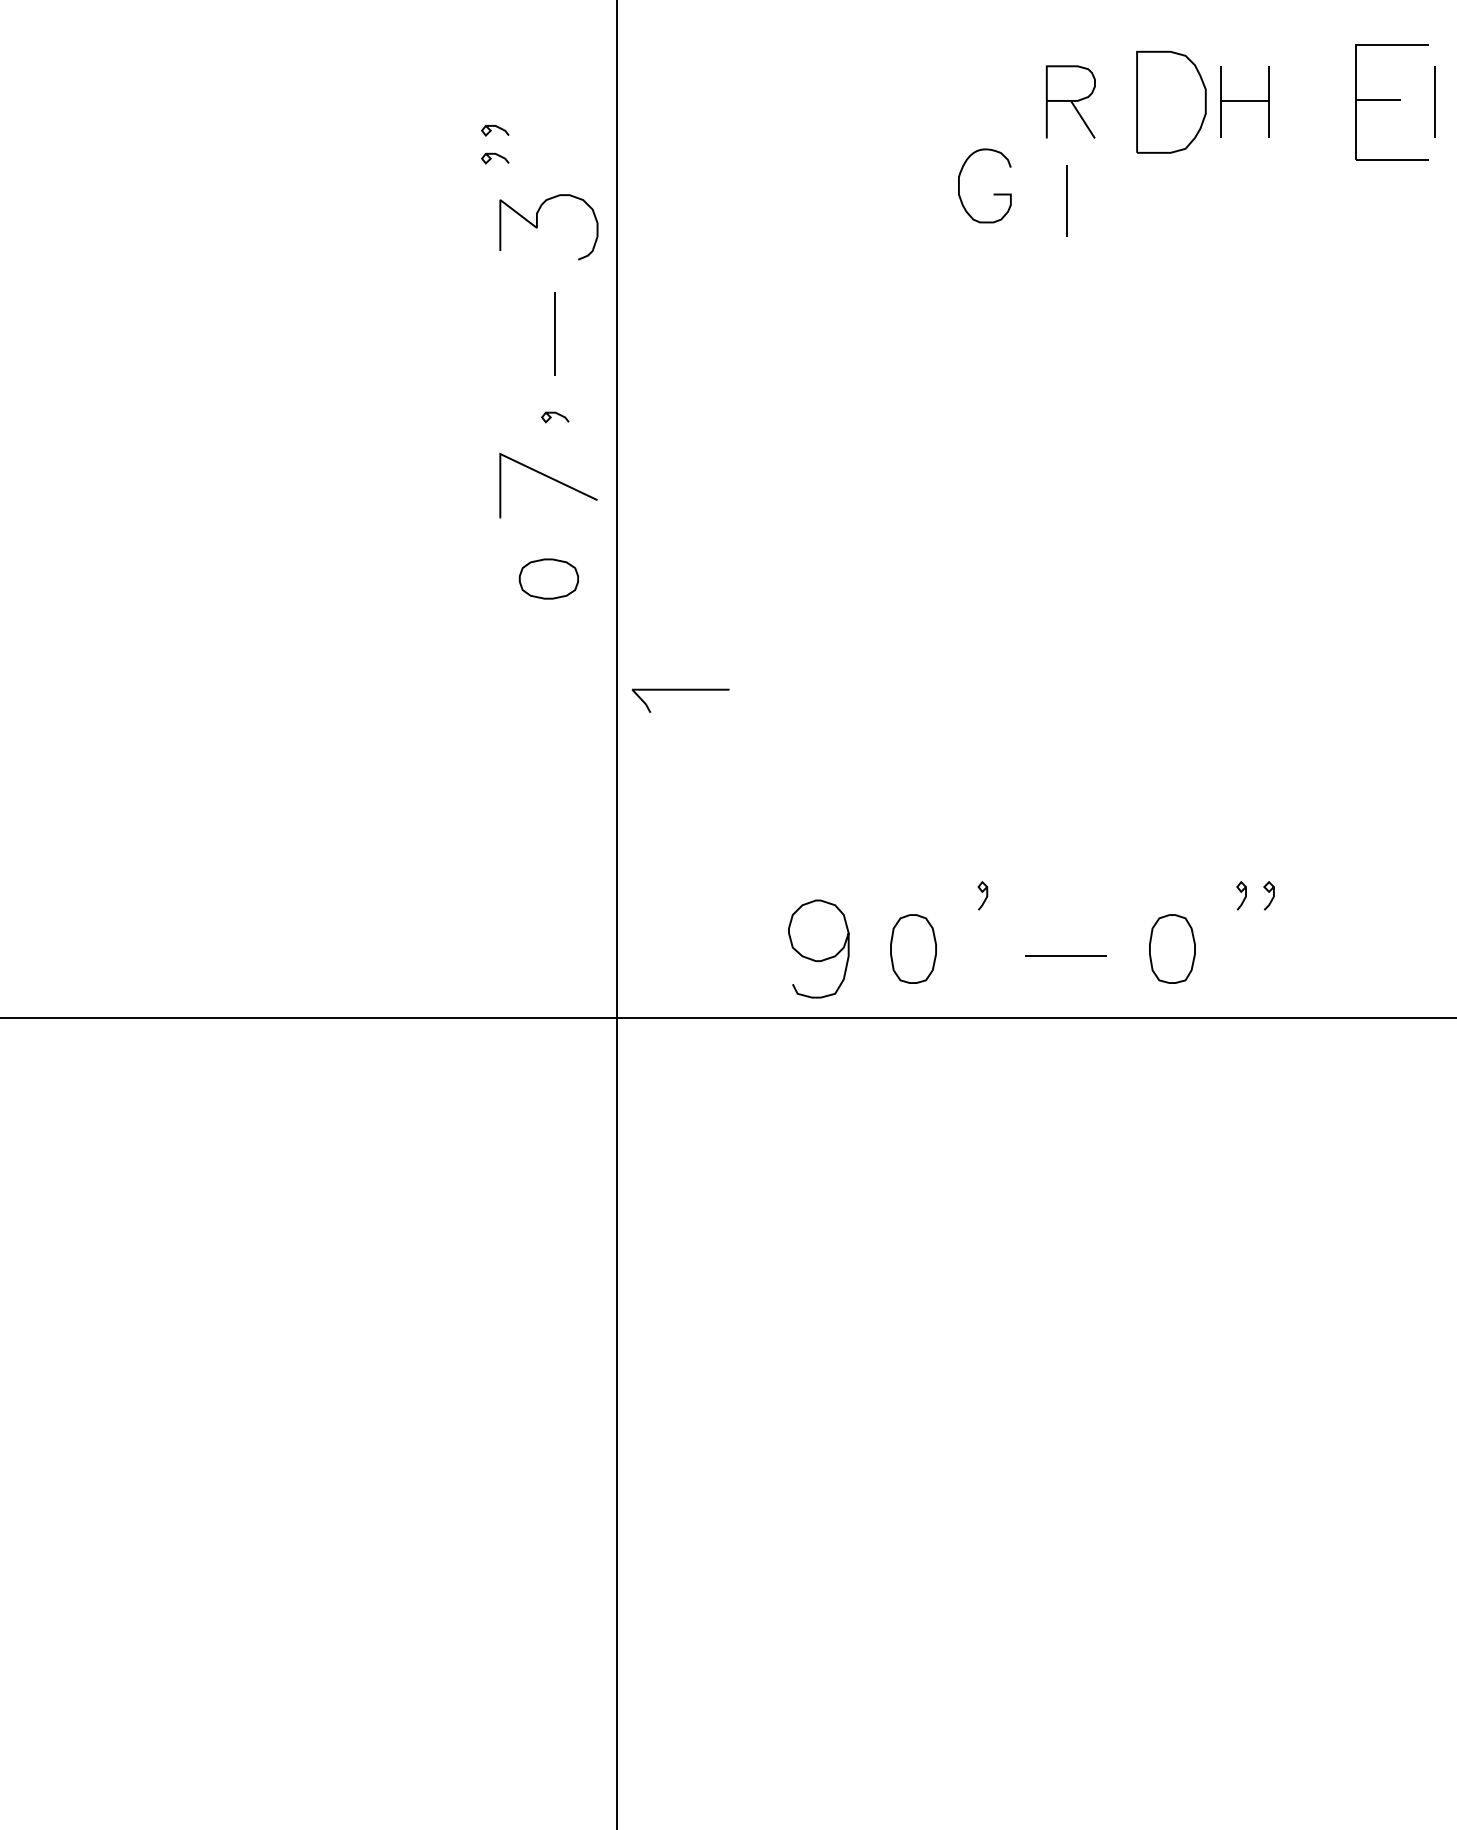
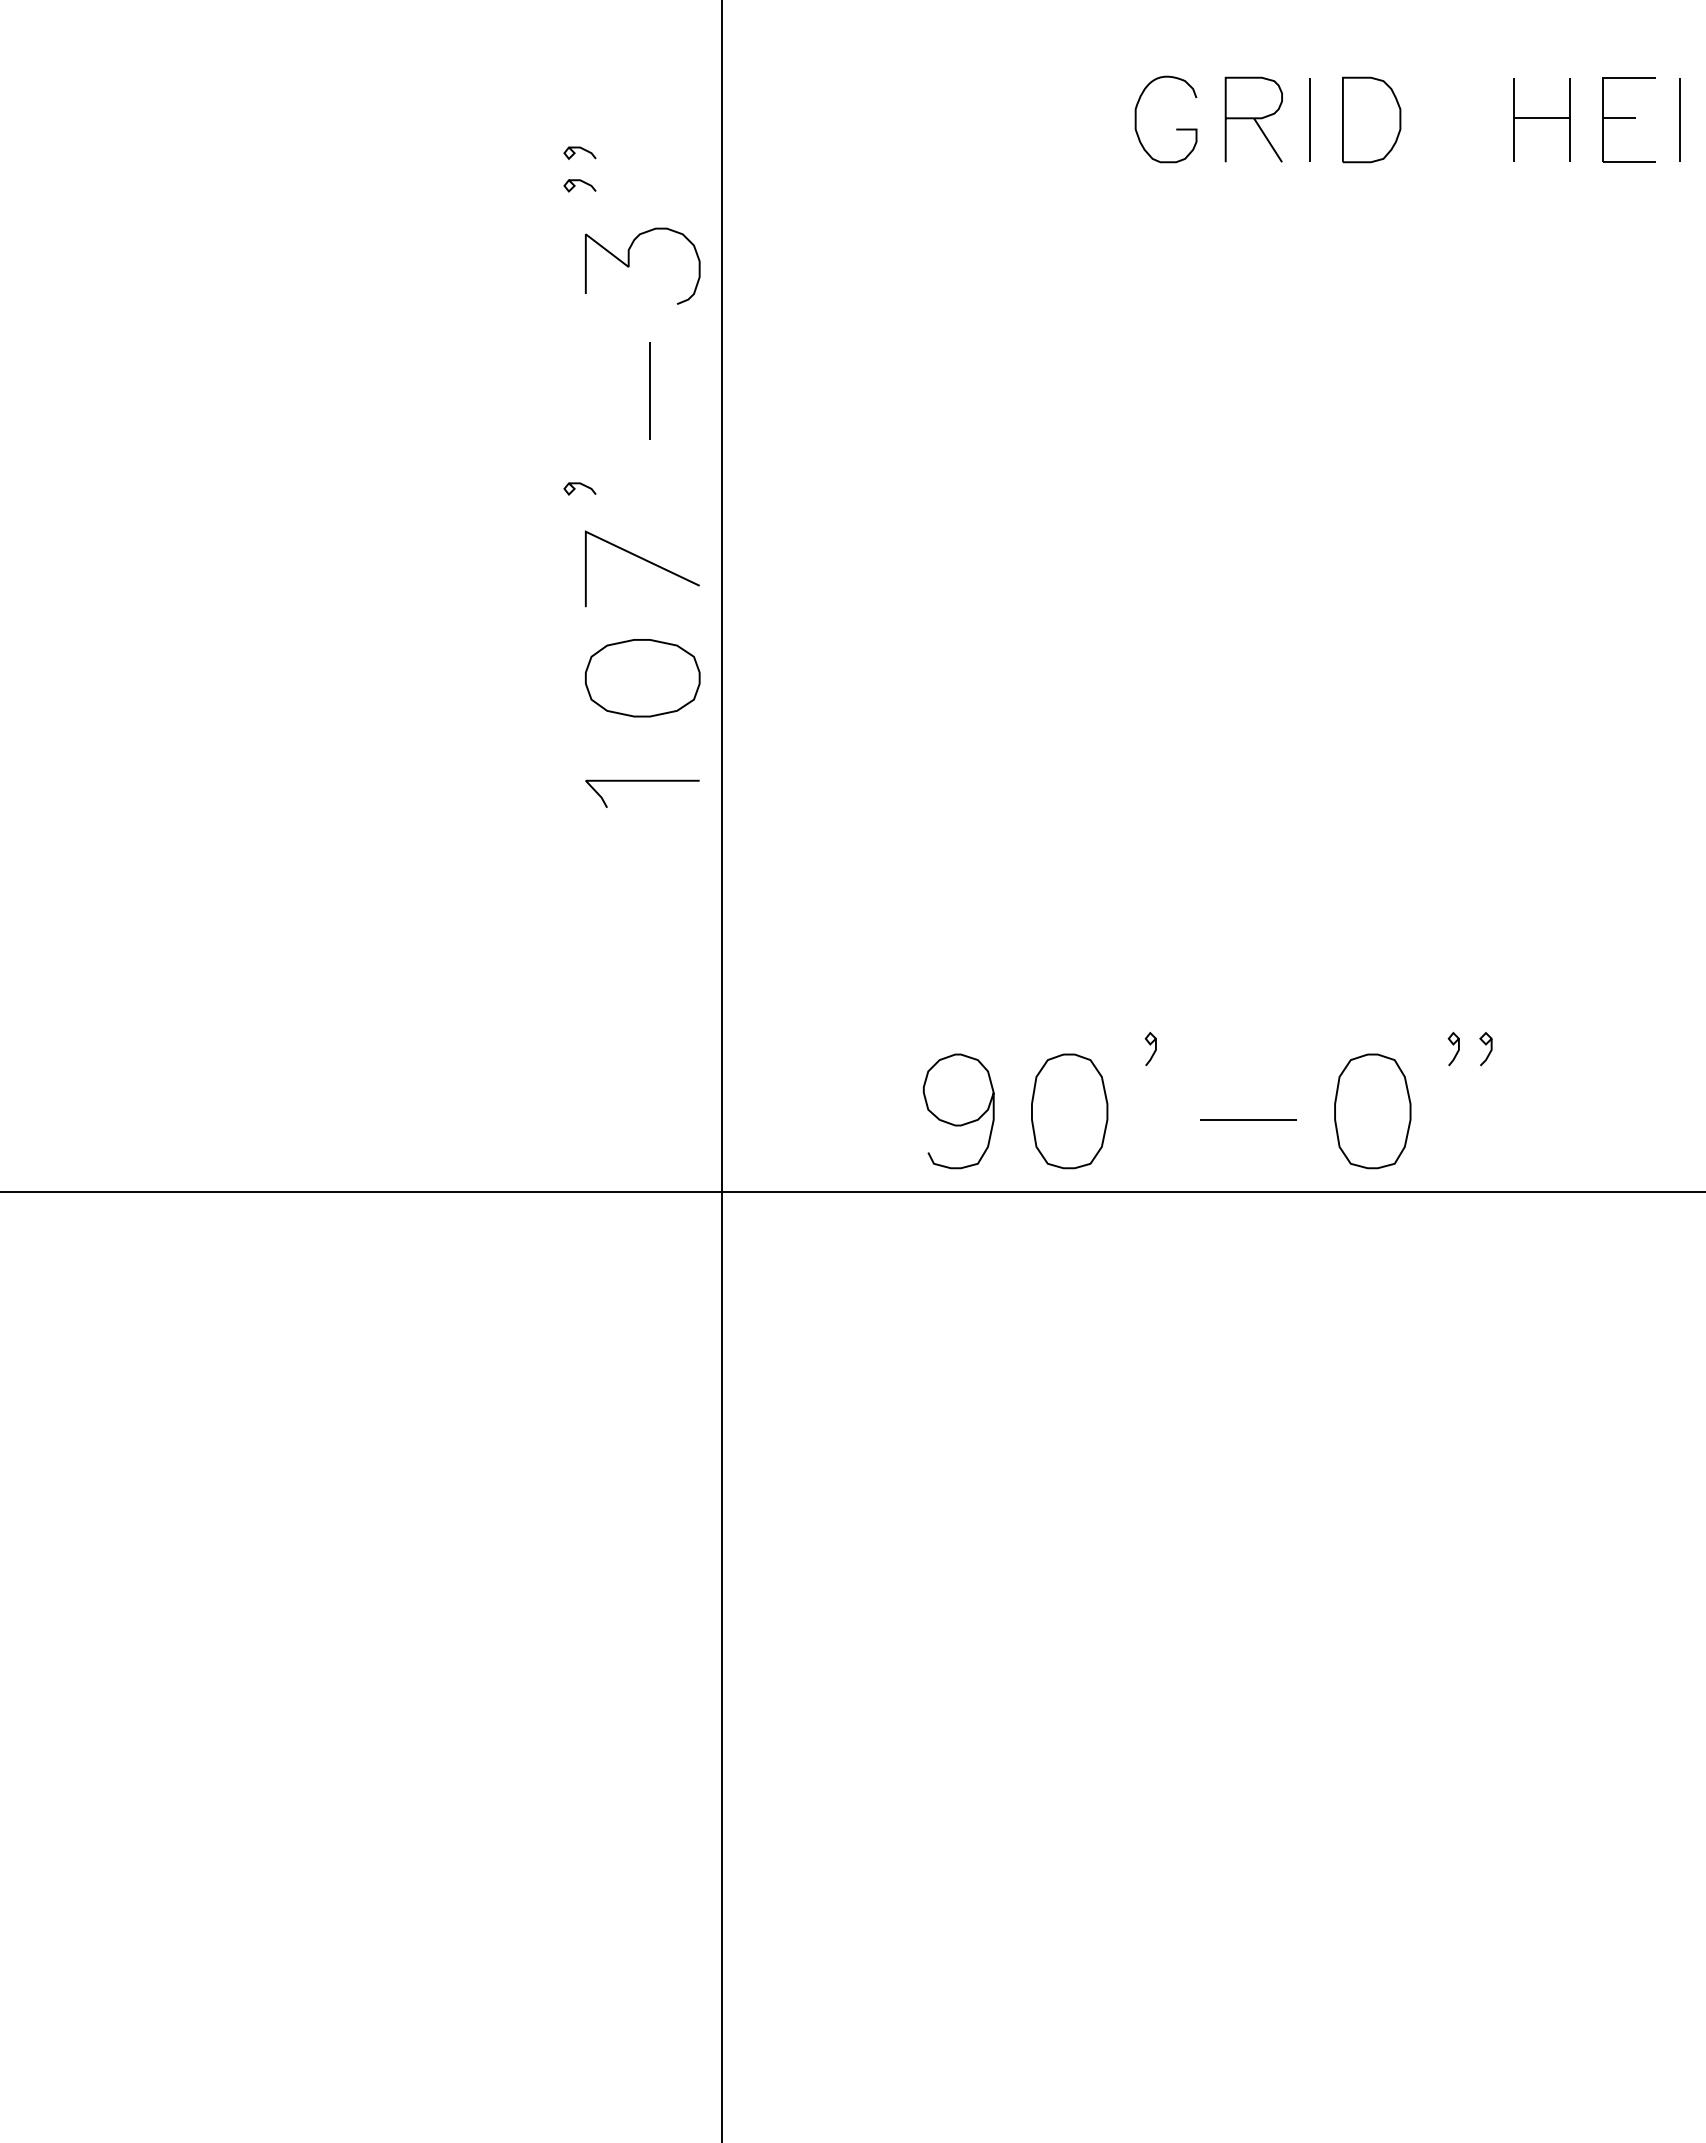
part: (1244, 101) -> (1541, 118), moved
part: (1390, 101) -> (1628, 118), size x0.62
part: (1171, 102) -> (1371, 120), size x0.71
curve: (993, 193) -> (1176, 128), moved
line: (1066, 200) -> (1309, 118), moved
curve: (556, 414) -> (581, 485), moved
part: (548, 578) -> (642, 677), size x1.67
line: (680, 690) -> (642, 781), moved
part: (913, 948) -> (1069, 1110), size x1.43
part: (1172, 948) -> (1372, 1110), size x1.43

